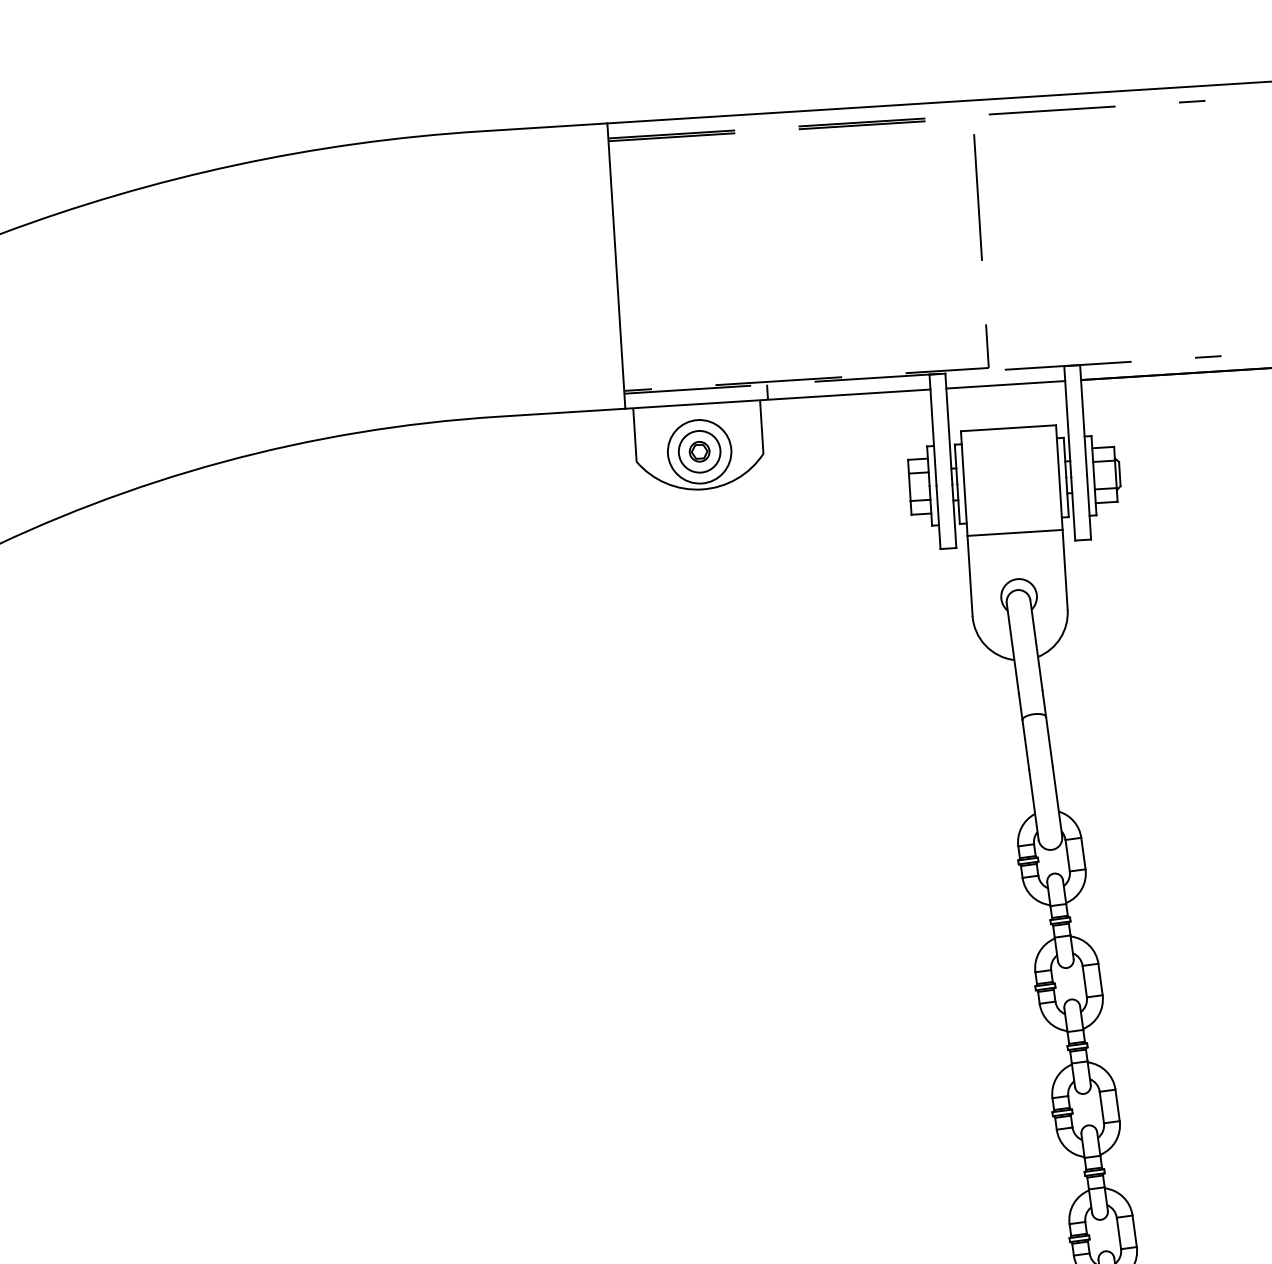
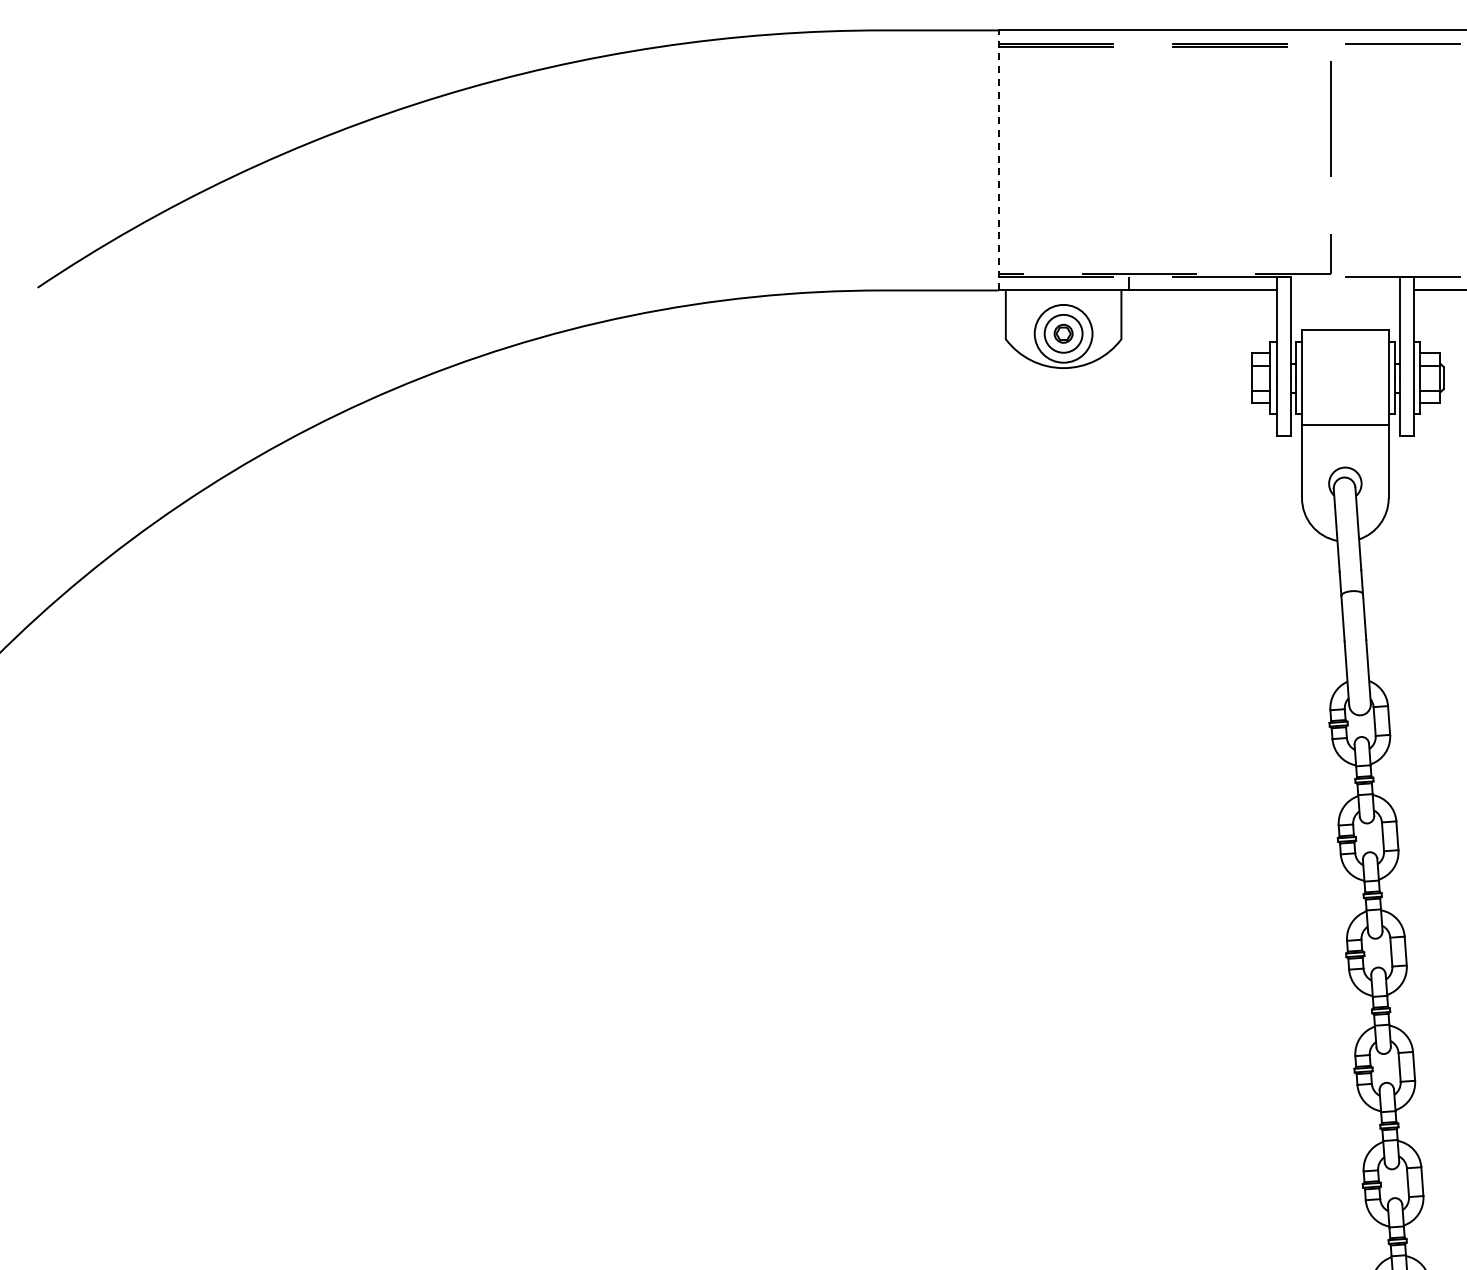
line: (616, 265) -> (998, 159), solid -> dashed
line: (1005, 384) -> (1345, 290), removed

